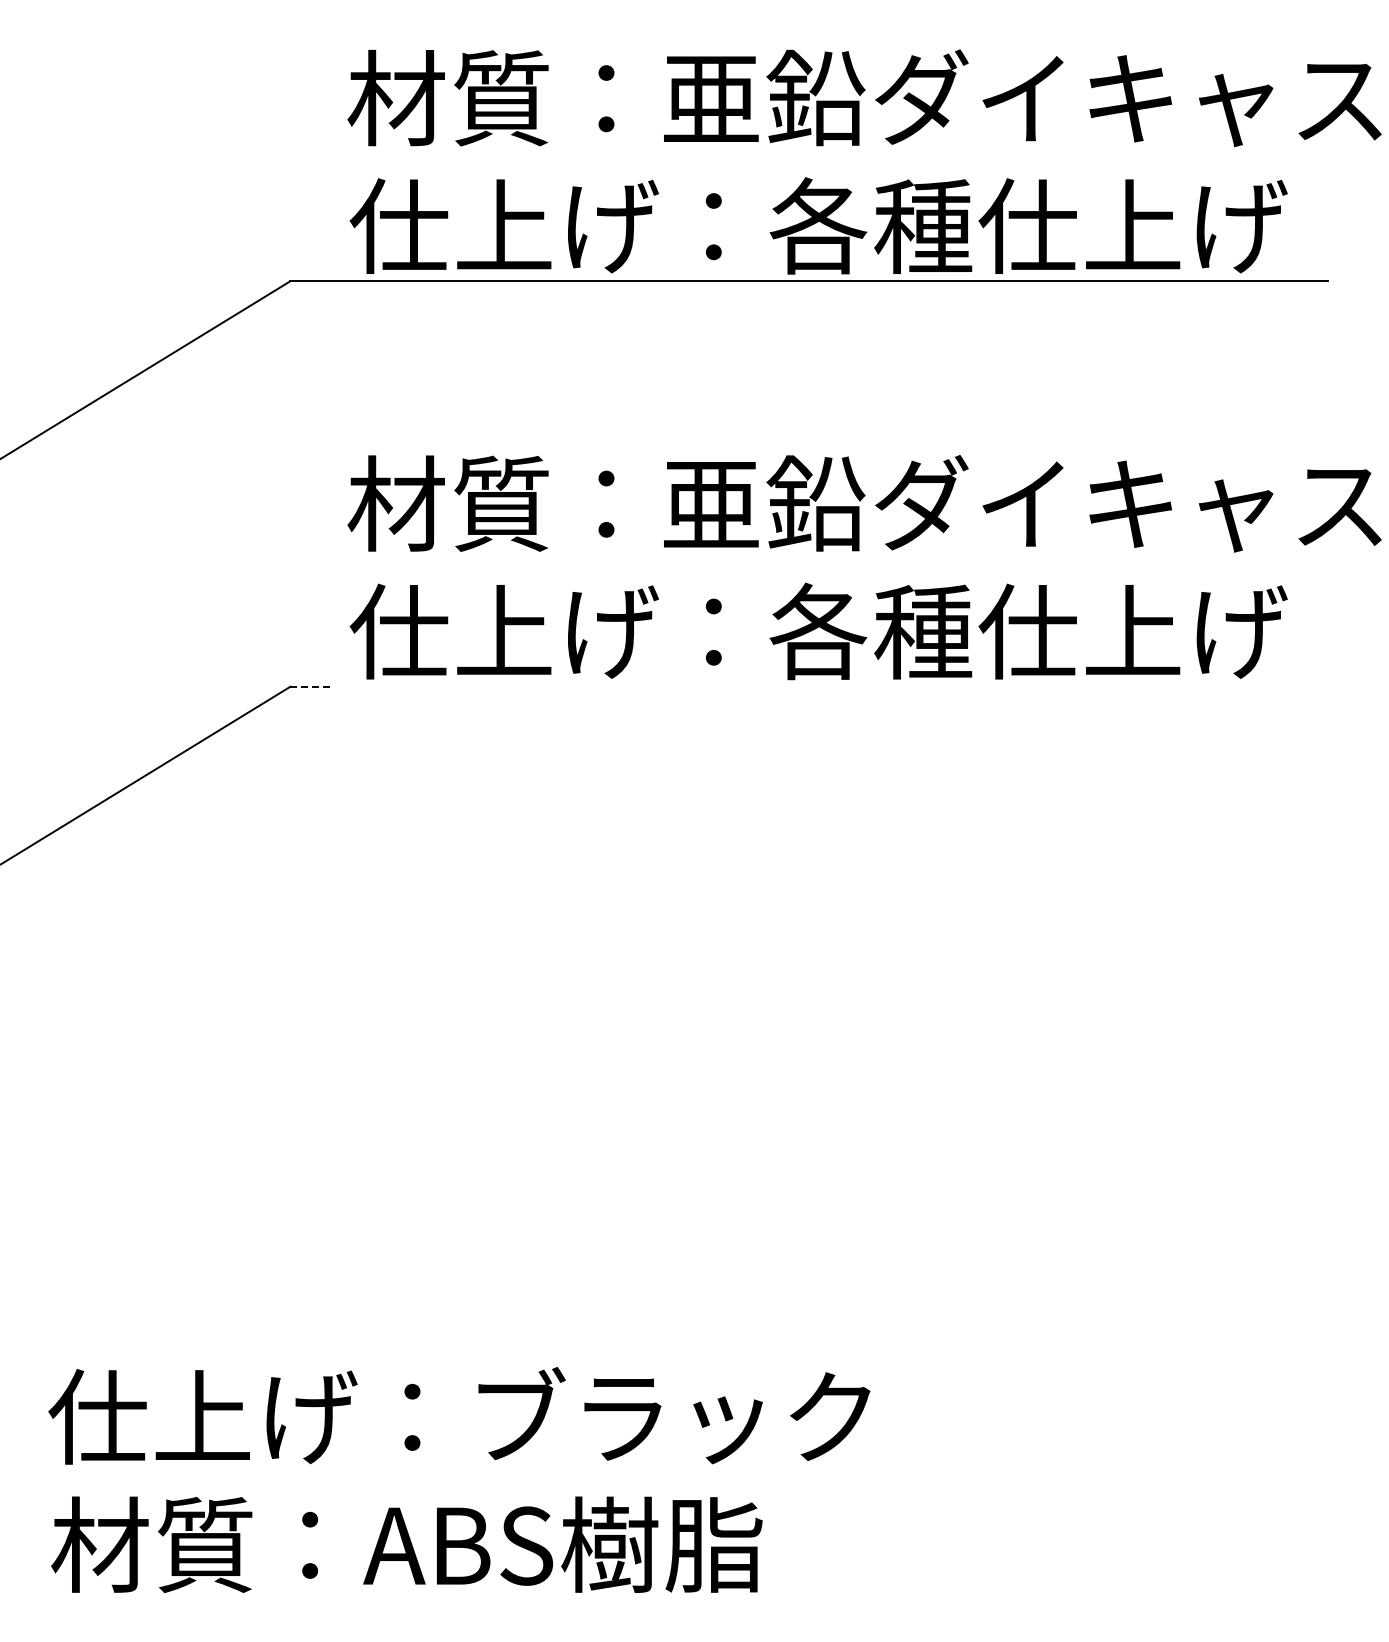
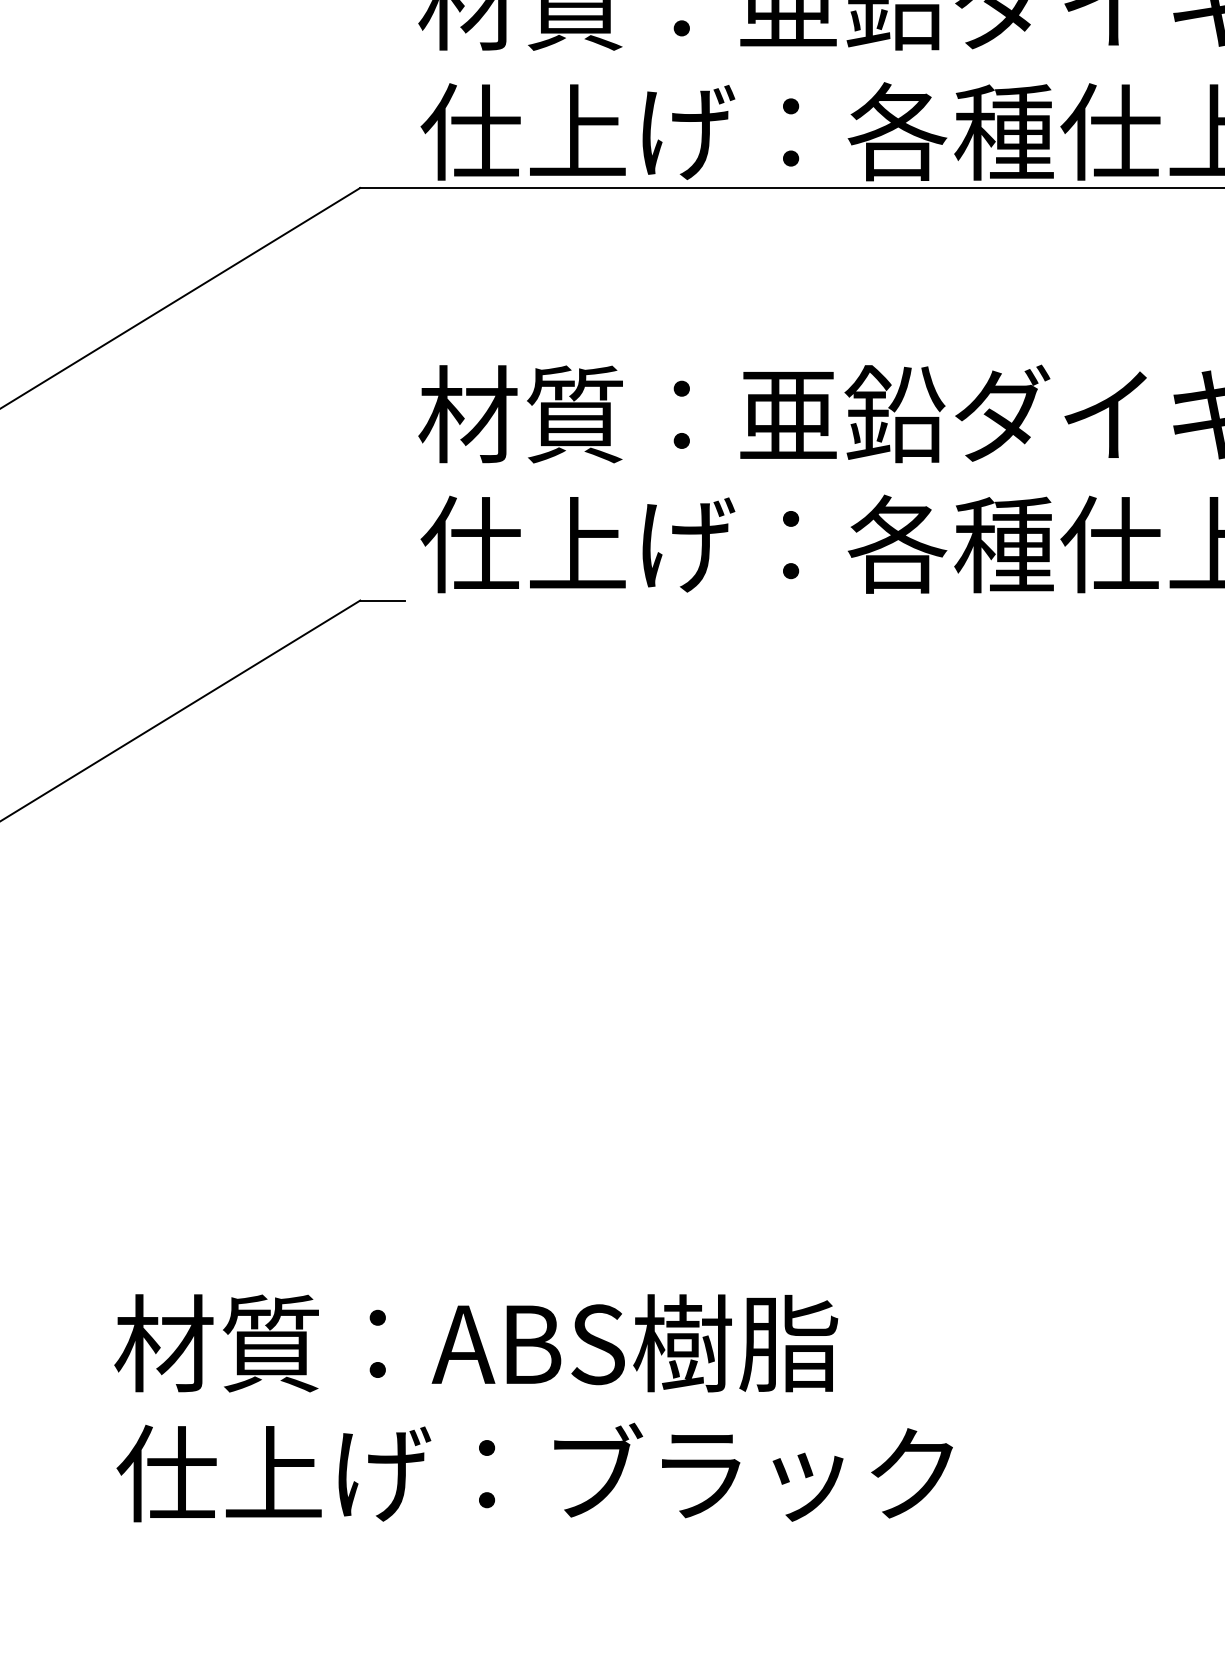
line: (312, 686) -> (382, 600), dashed -> solid
text: (459, 1416) -> (532, 1343), 仕上げ：ブラック -> 材質：ABS樹脂
text: (461, 1544) -> (534, 1473), 材質：ABS樹脂 -> 仕上げ：ブラック

